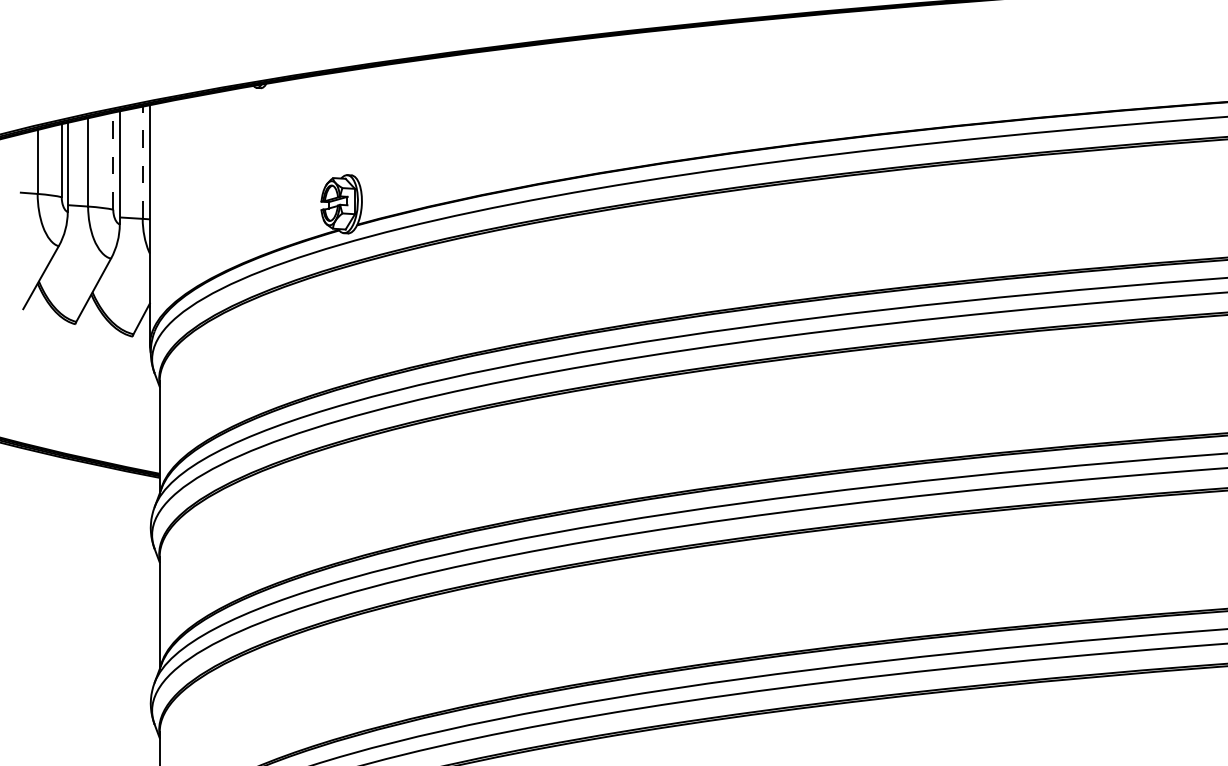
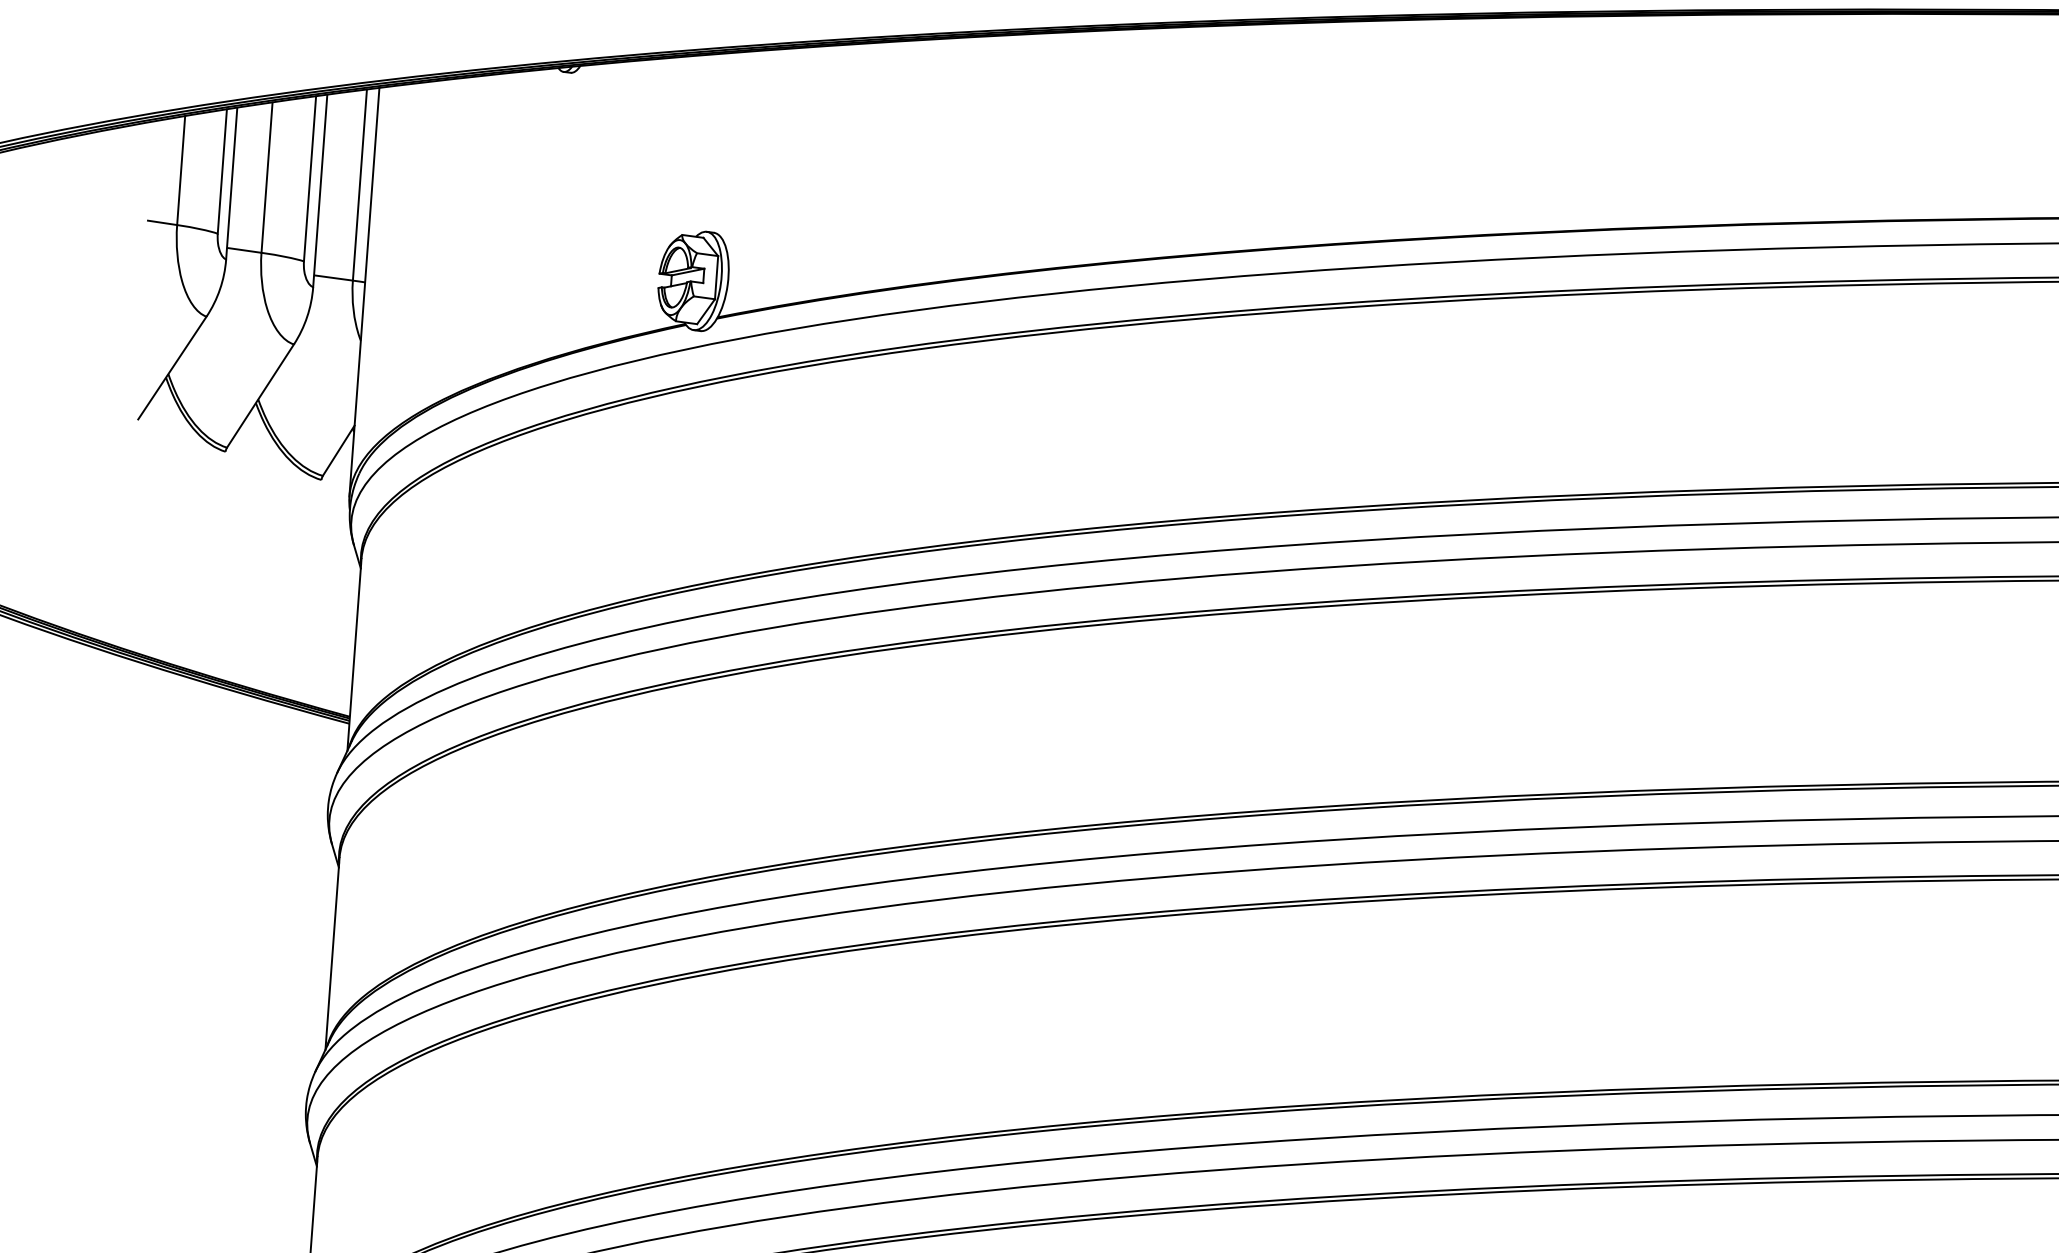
line: (113, 160) -> (310, 177), dashed -> solid
line: (142, 162) -> (359, 184), dashed -> solid

